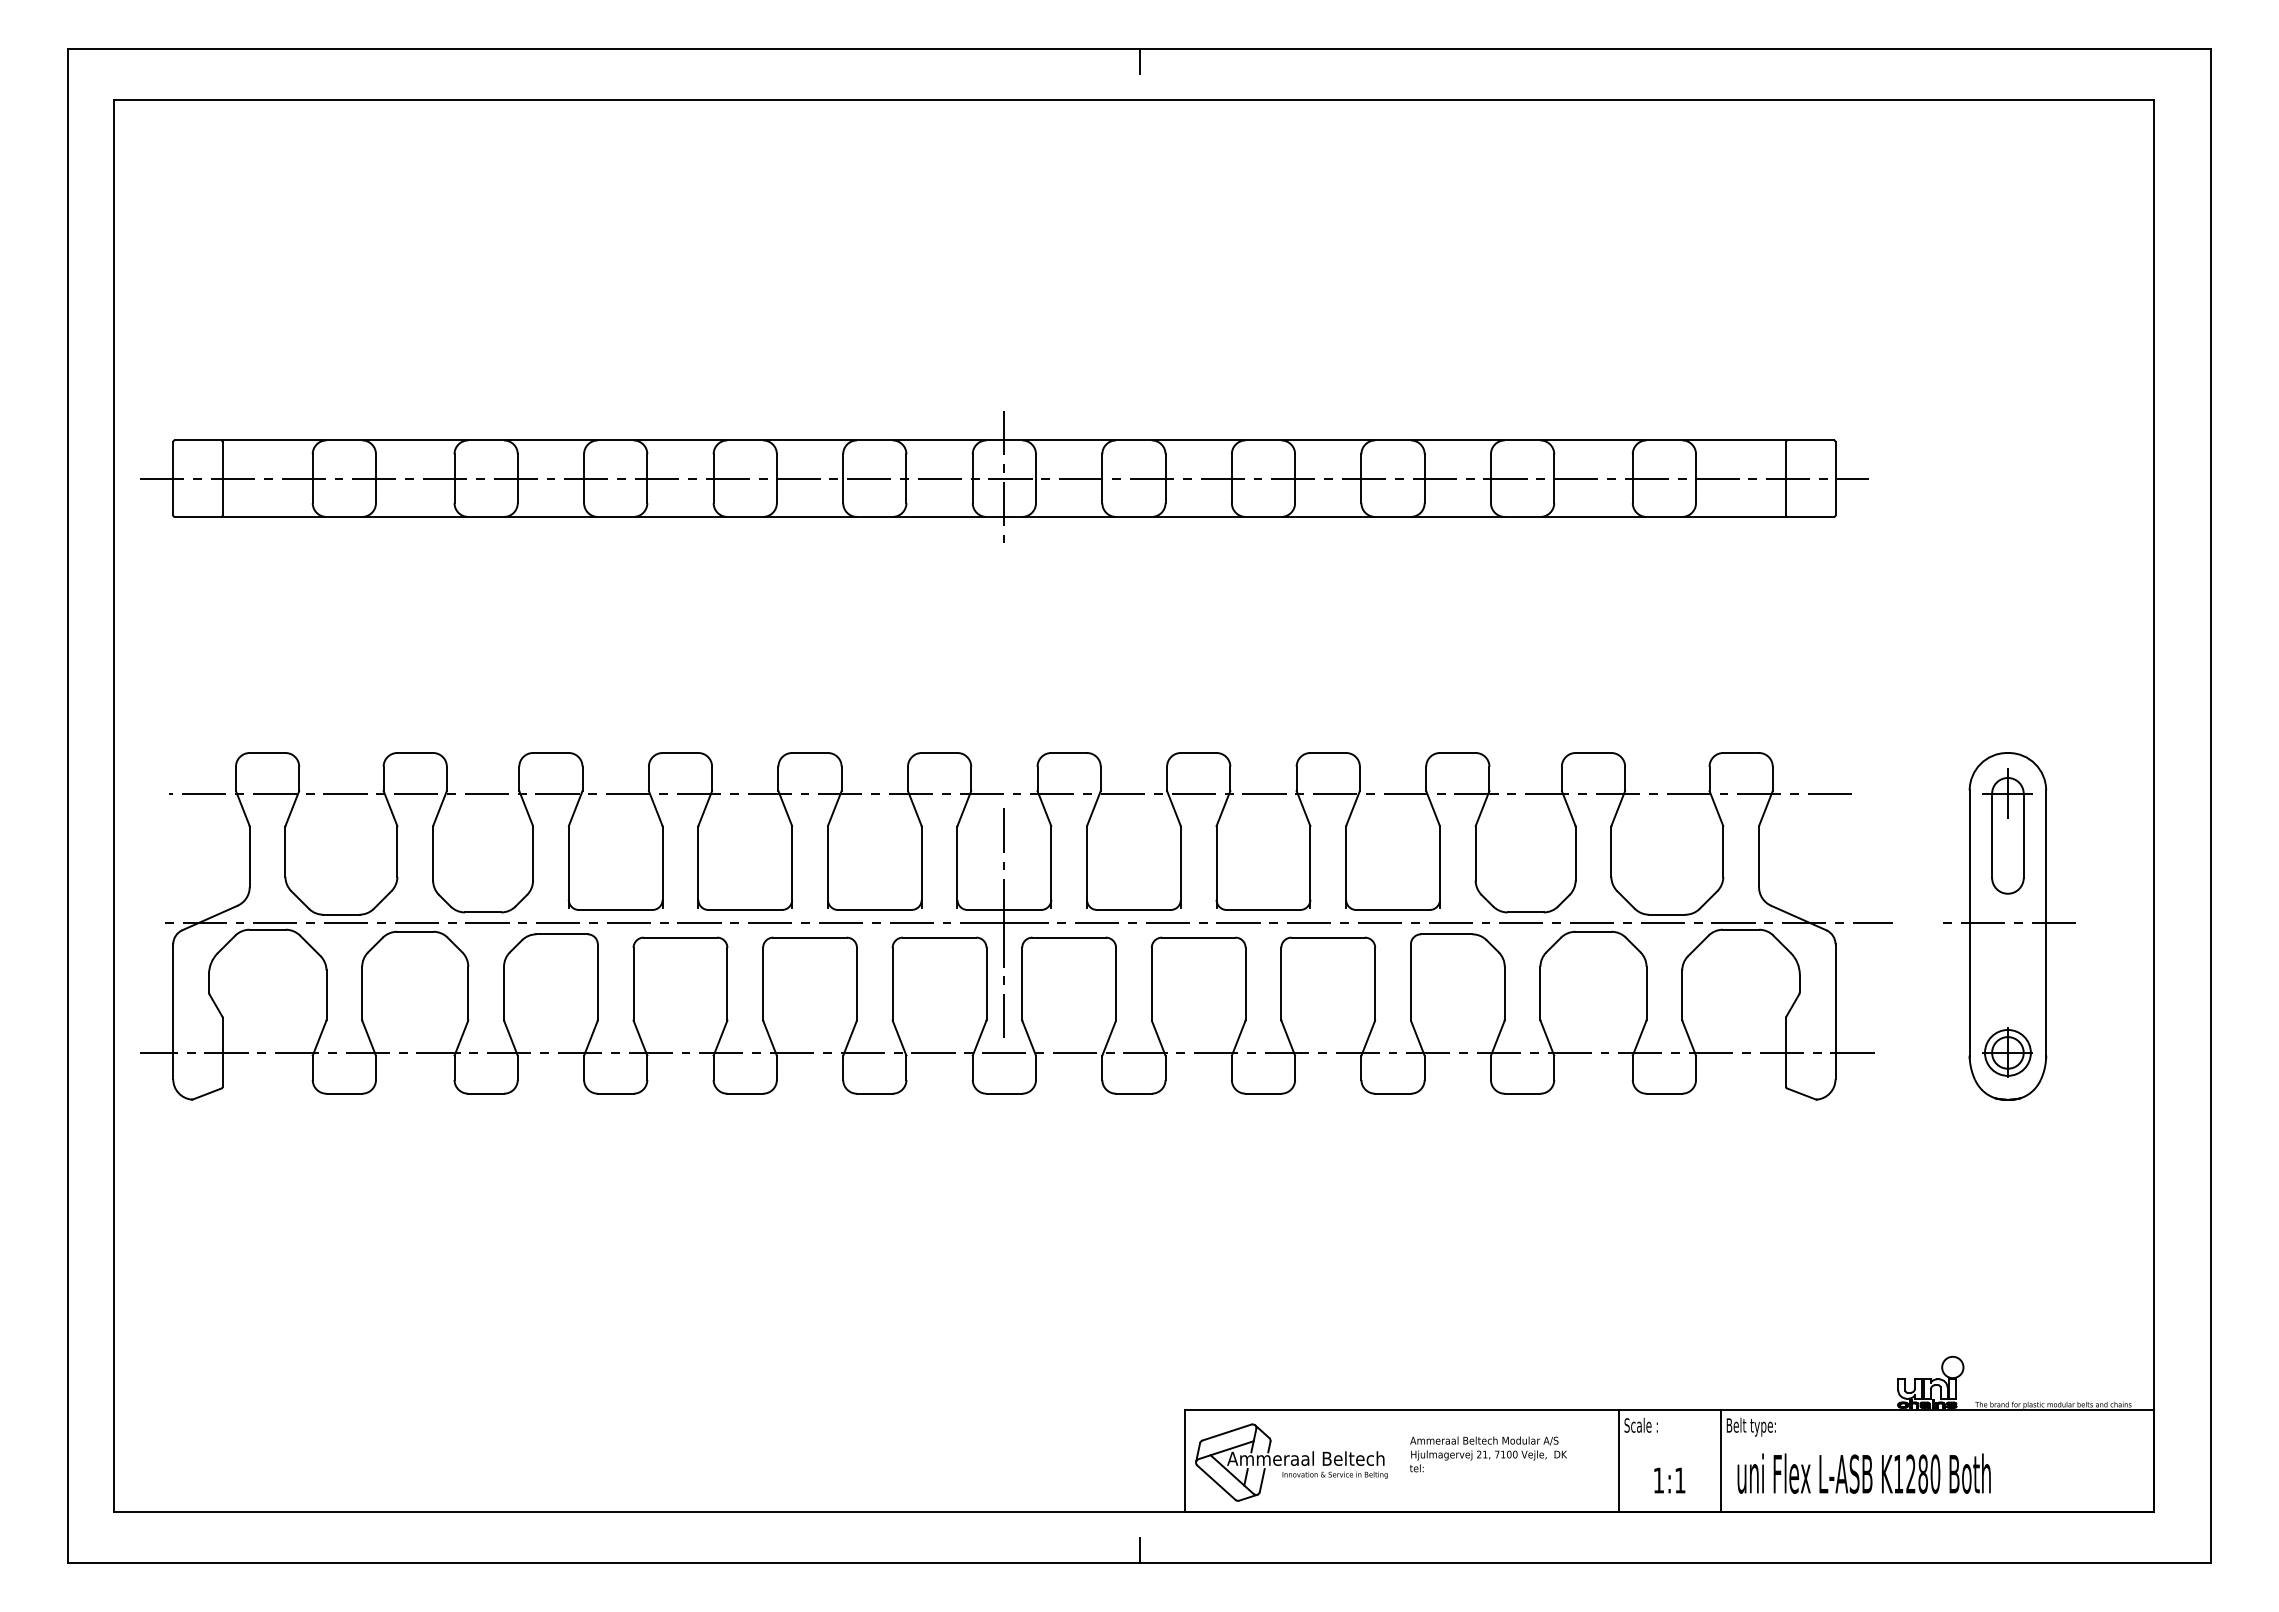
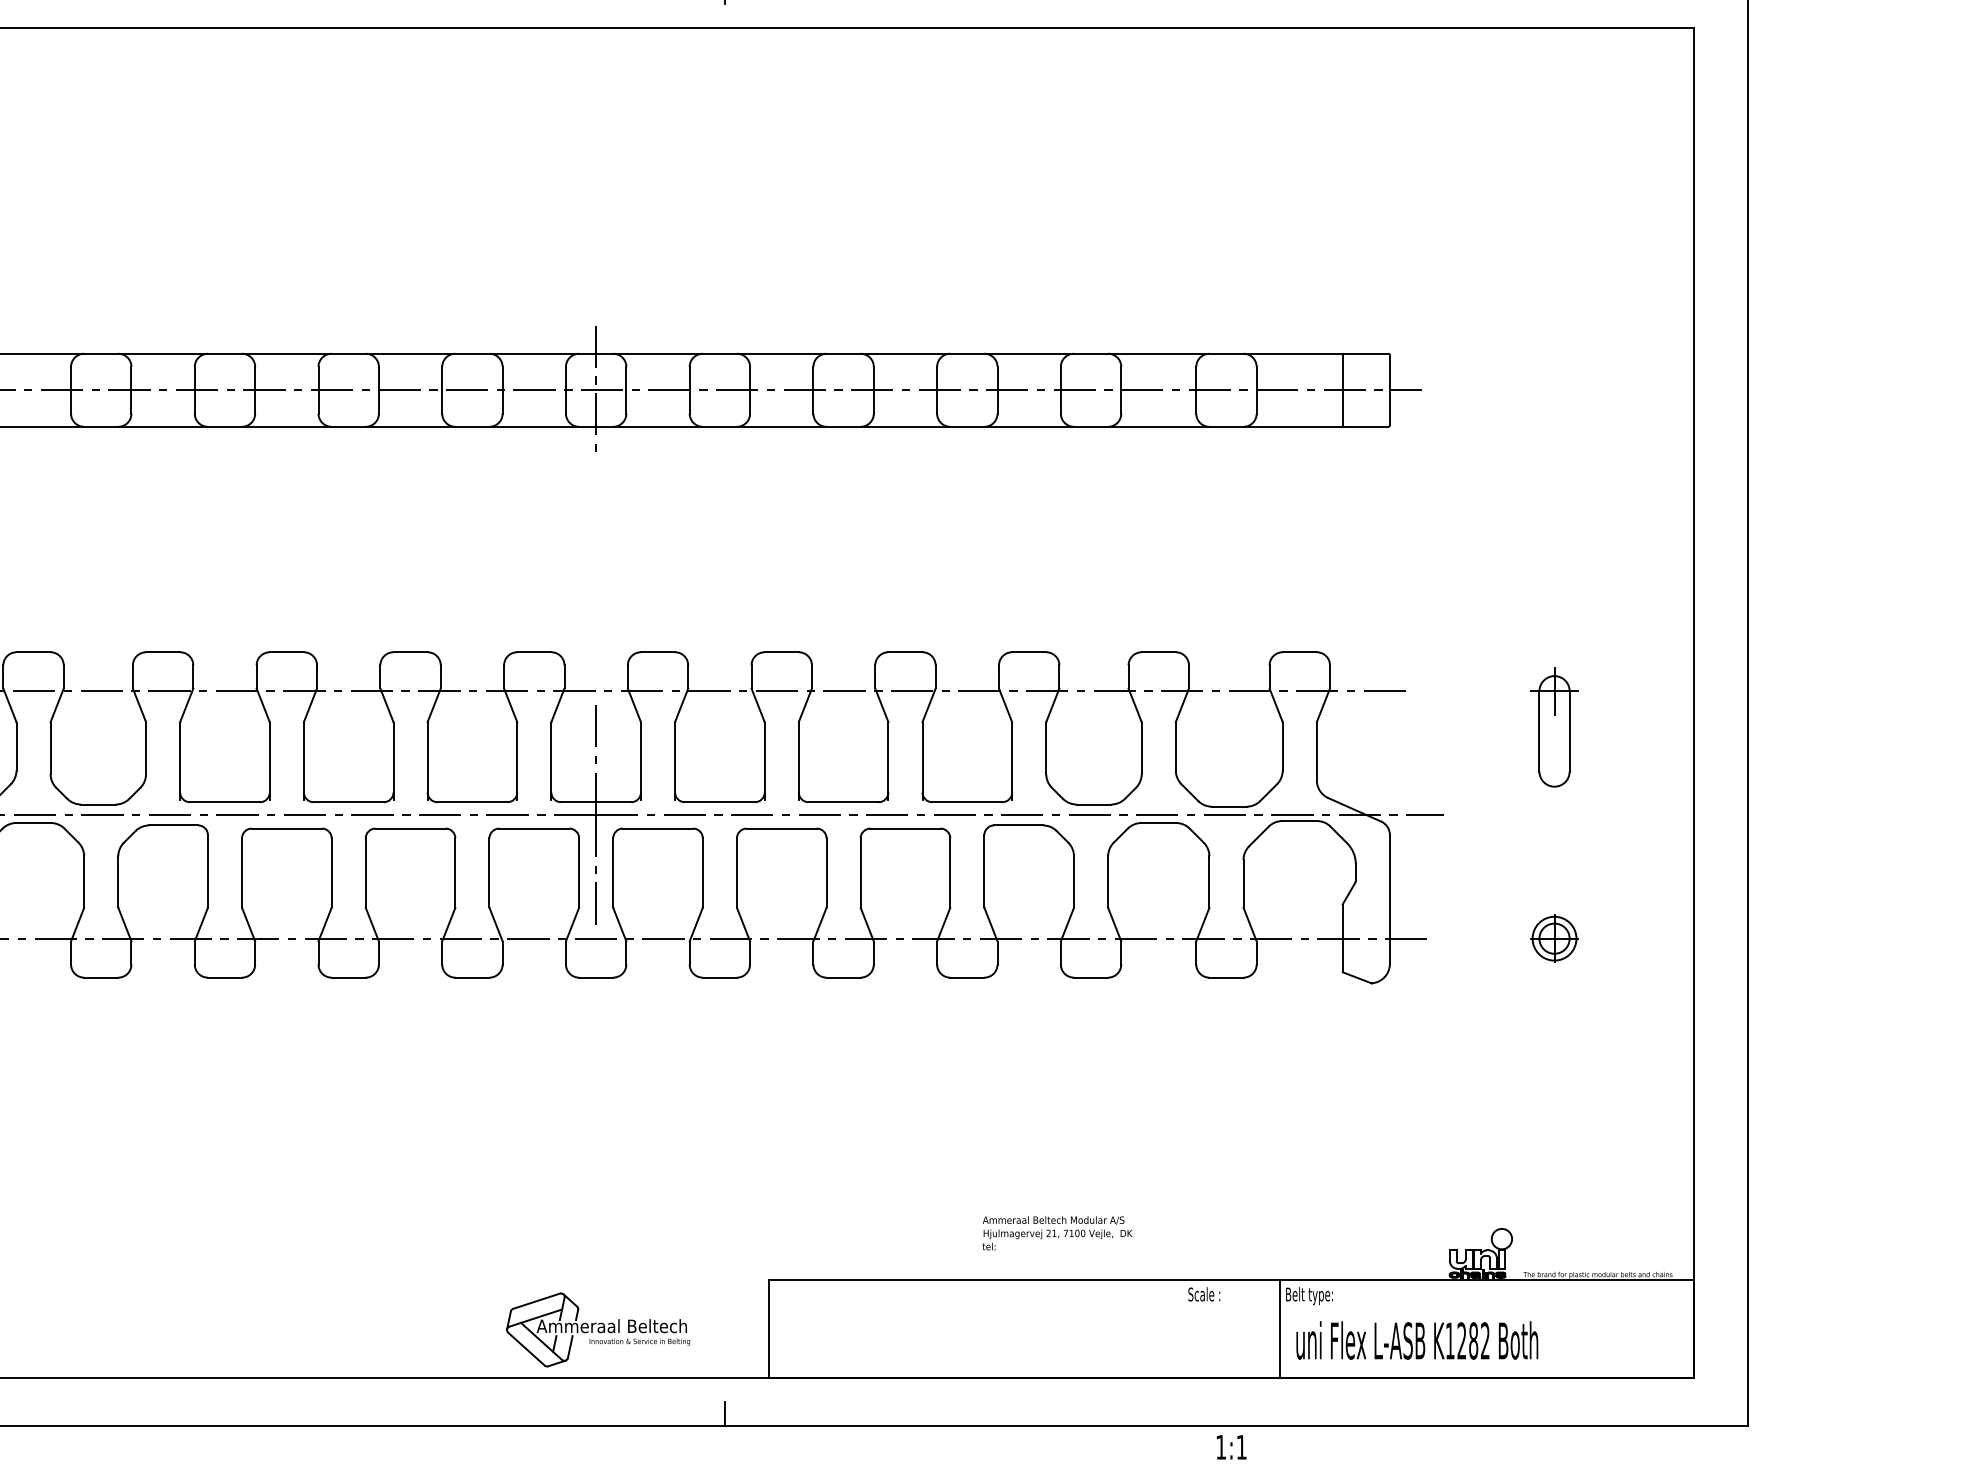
part: (2009, 926) -> (1556, 817), removed
text: (1488, 1454) -> (1057, 1233), moved
line: (1618, 1461) -> (1182, 1328), removed
part: (1291, 1462) -> (598, 1329), moved
text: (1935, 1473) -> (1485, 1340), K1280 -> K1282
text: (1669, 1480) -> (1231, 1447), moved

